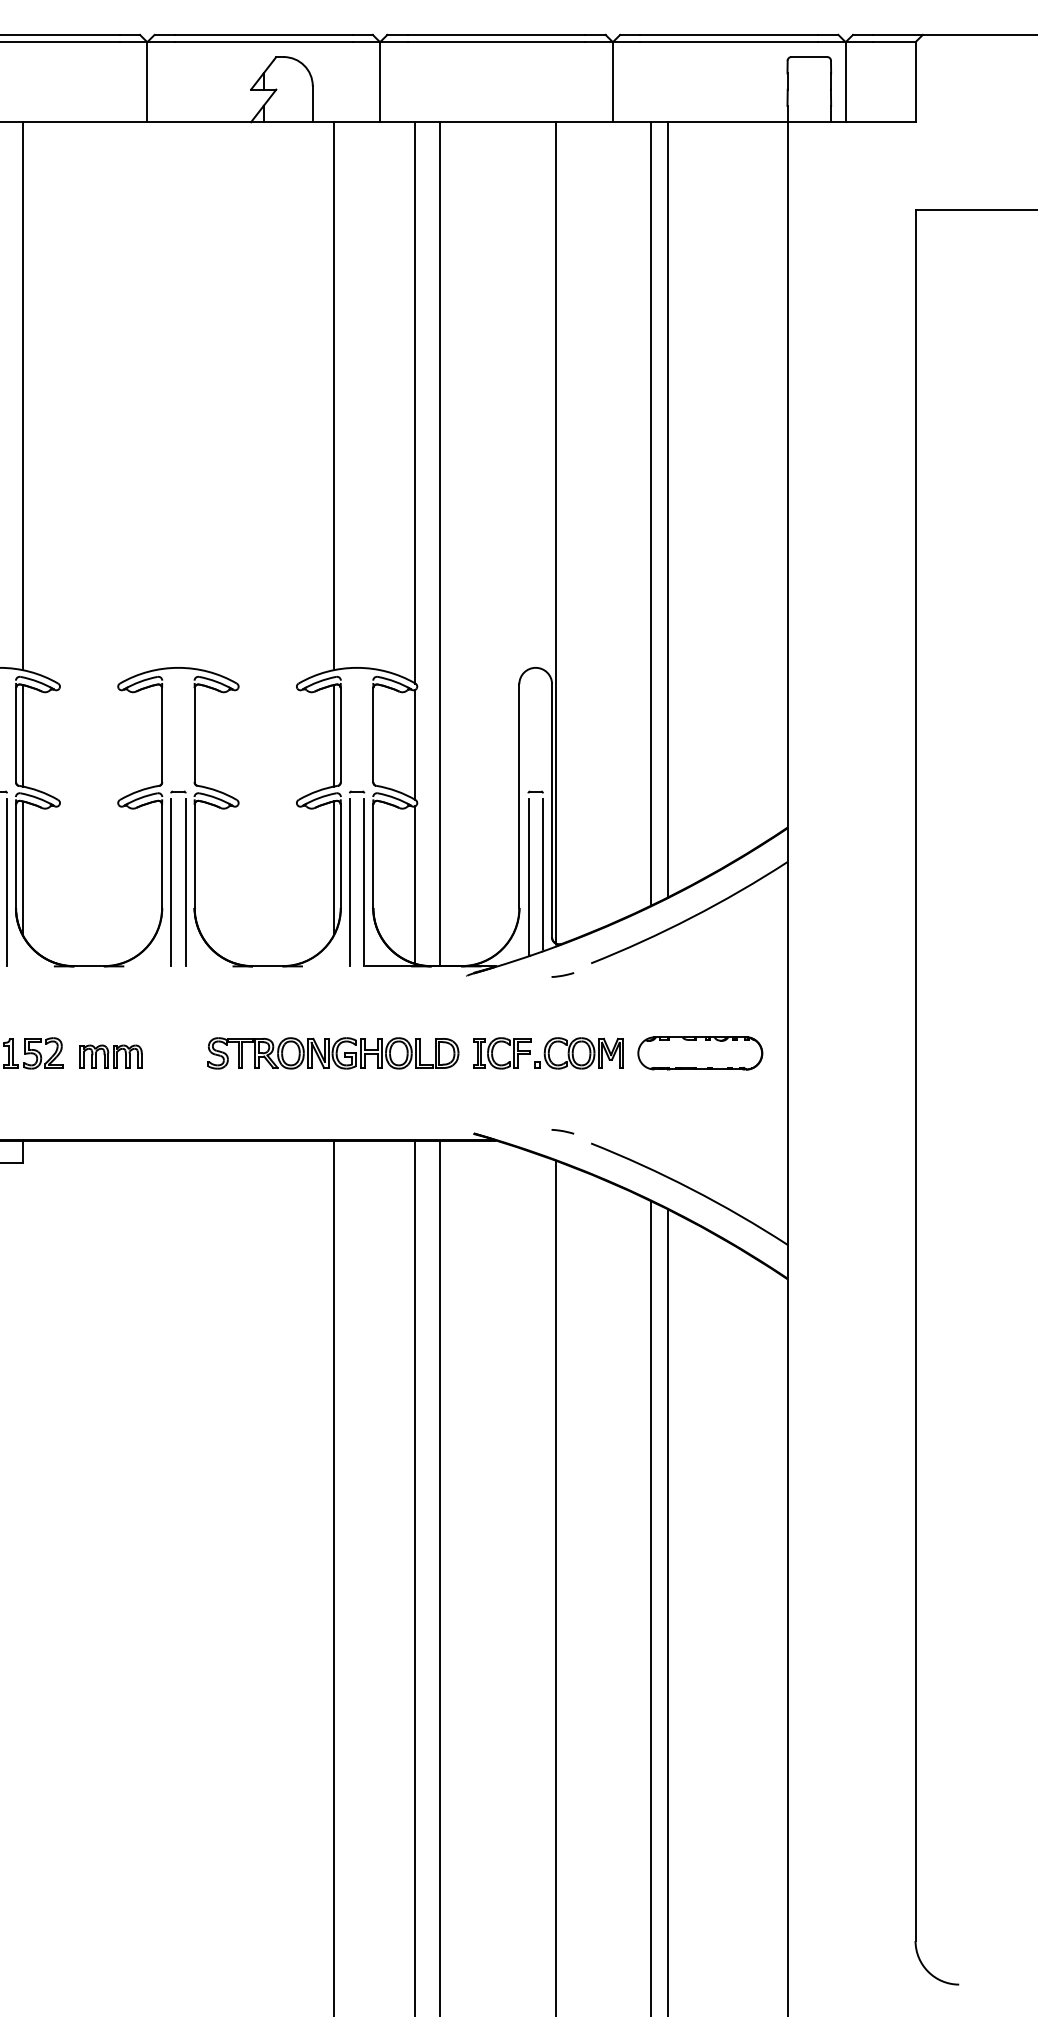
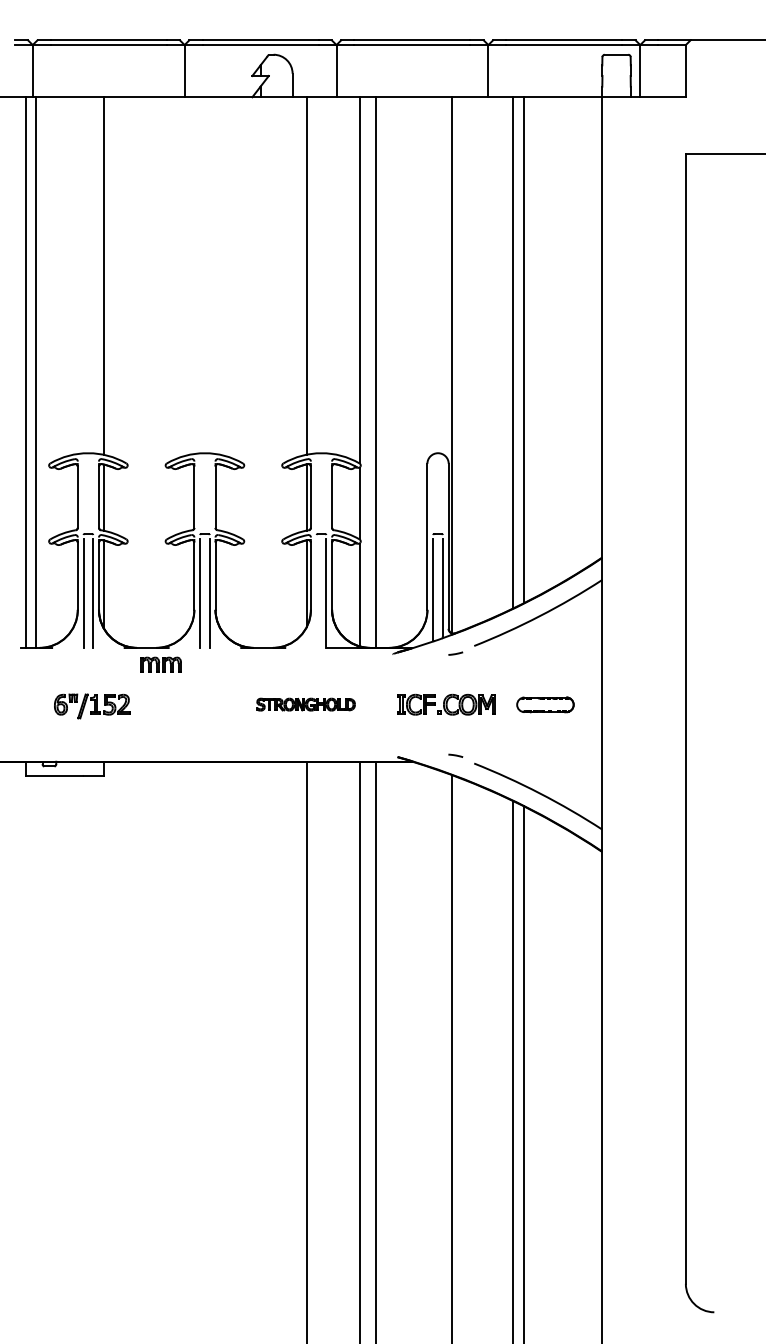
line: (349, 881) -> (316, 592), removed
part: (332, 1052) -> (305, 704), size x0.6
part: (700, 1052) -> (545, 704), size x0.7
part: (110, 1056) -> (160, 664), moved

